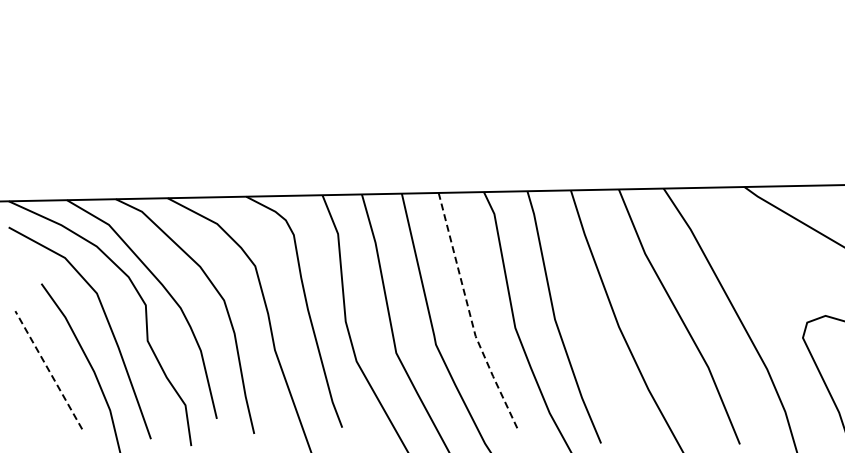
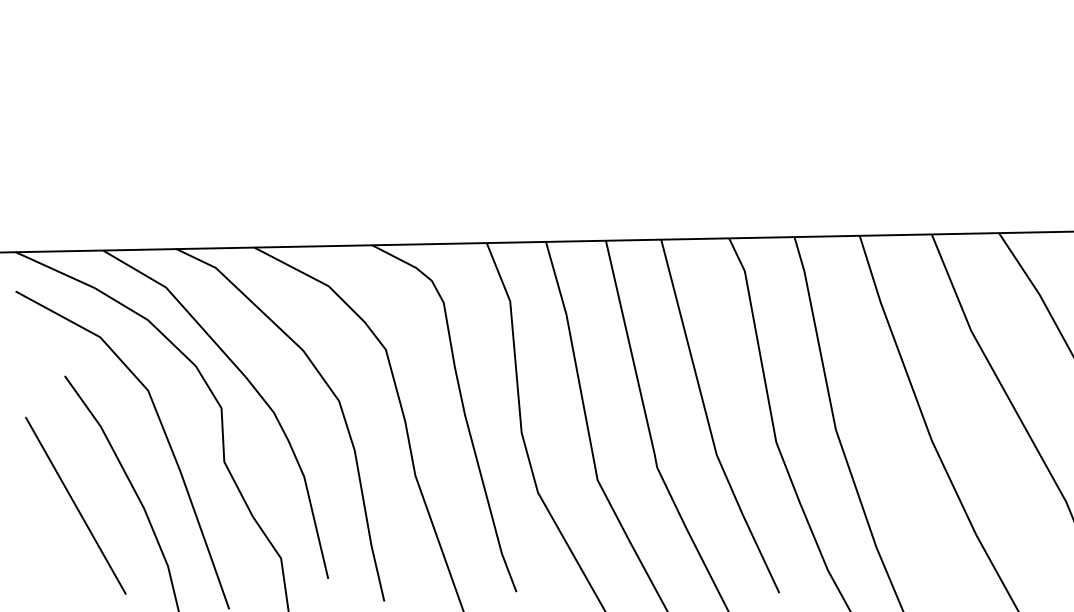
line: (470, 315) -> (708, 423), dashed -> solid
line: (48, 370) -> (75, 506), dashed -> solid

